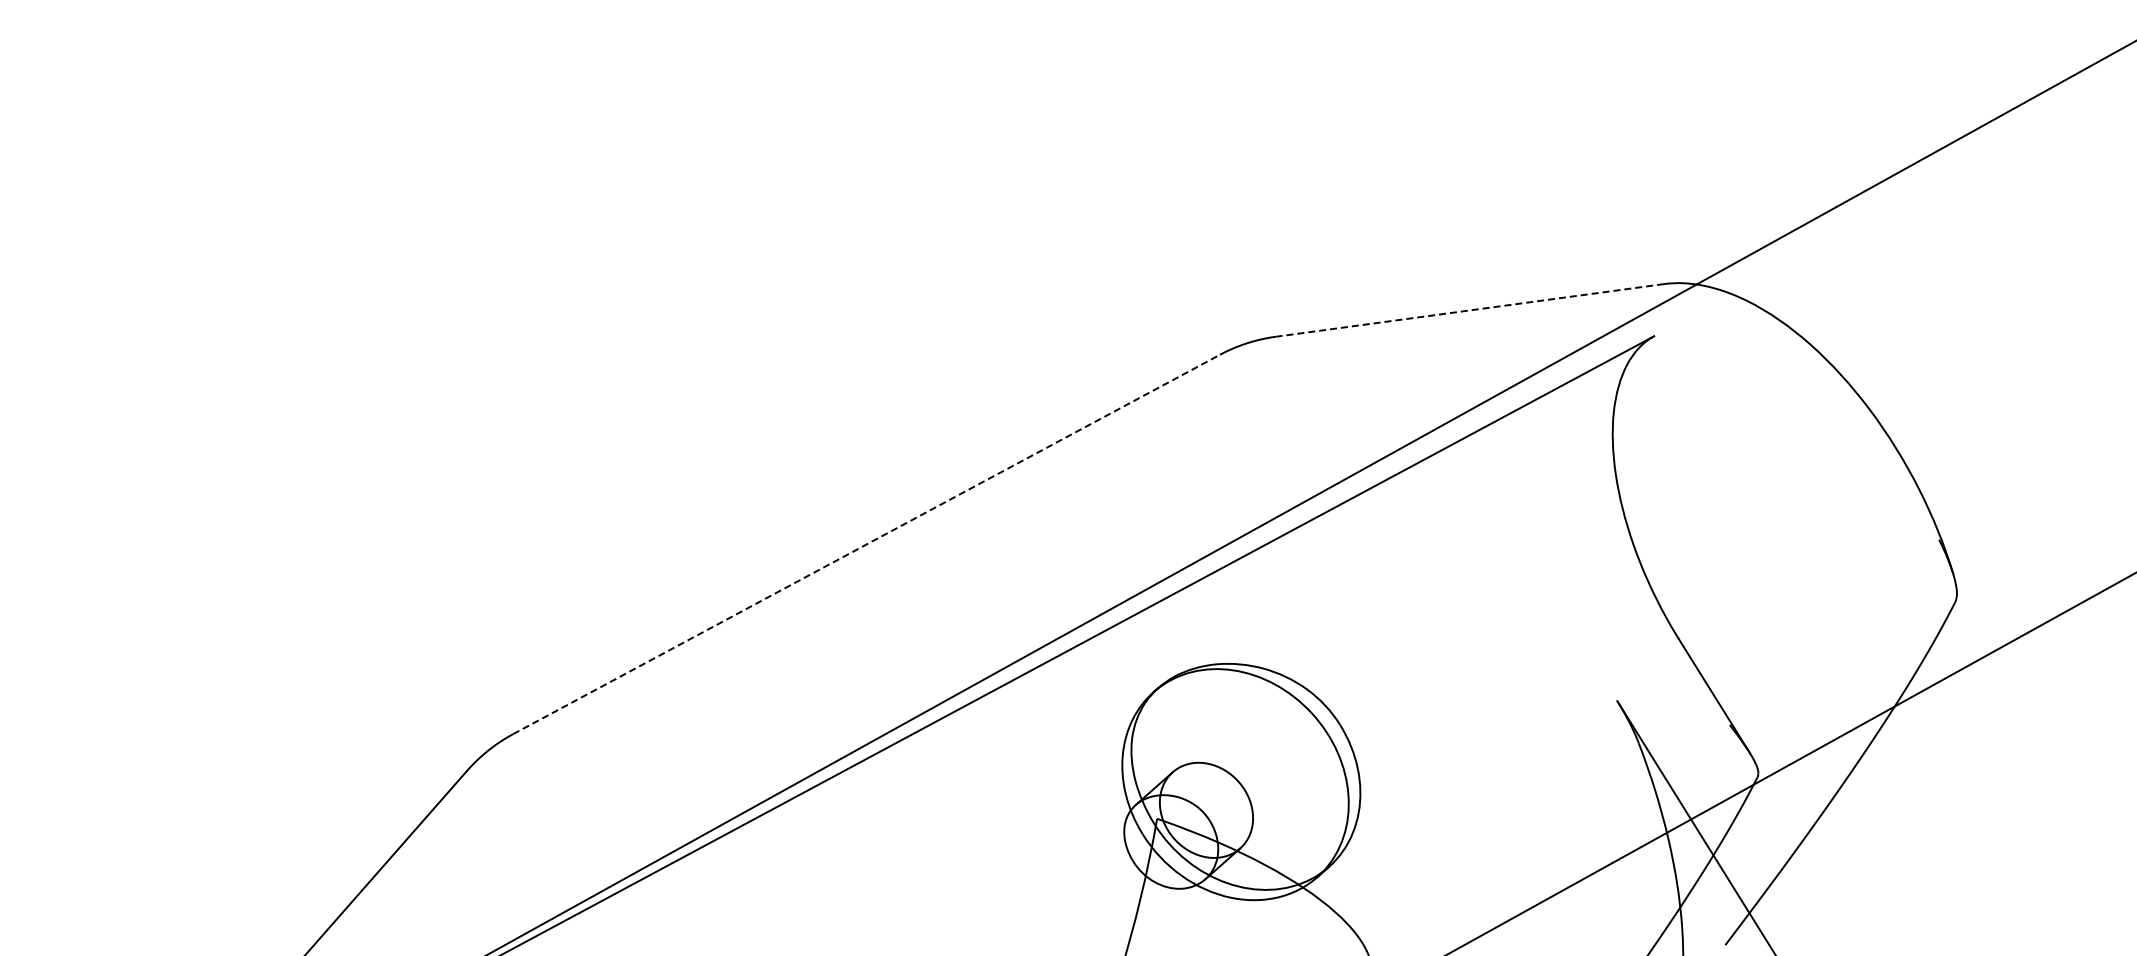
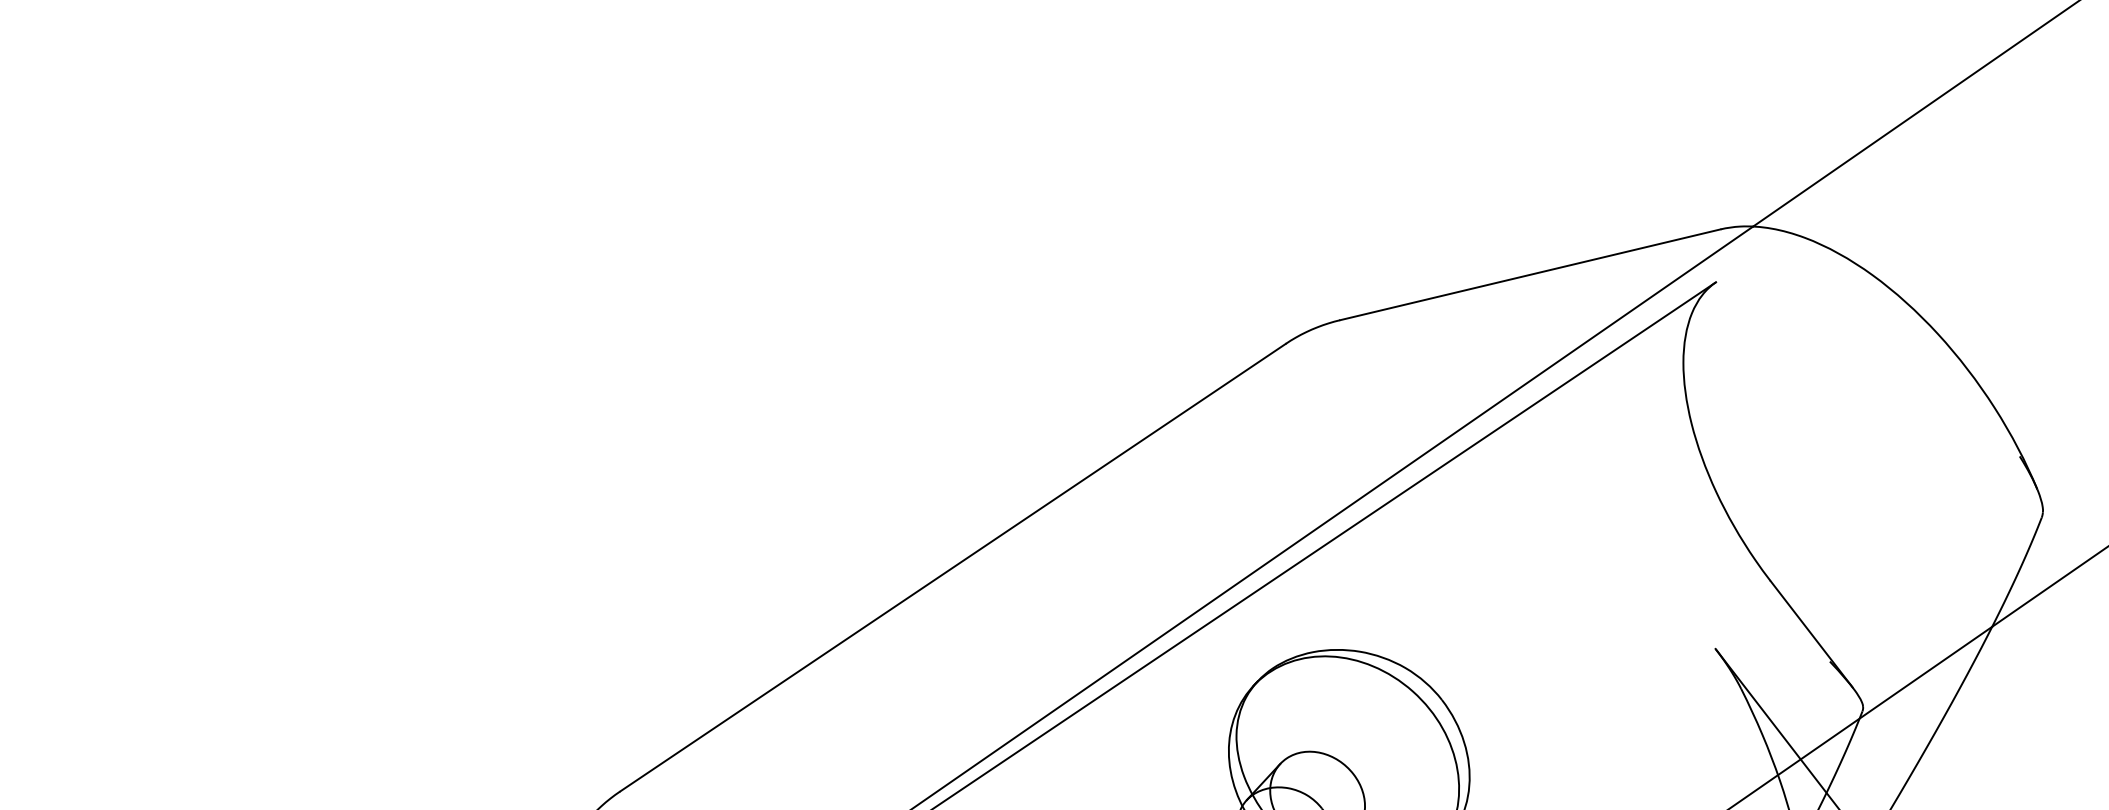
line: (1470, 310) -> (1530, 274), dashed -> solid
line: (867, 544) -> (953, 567), dashed -> solid

